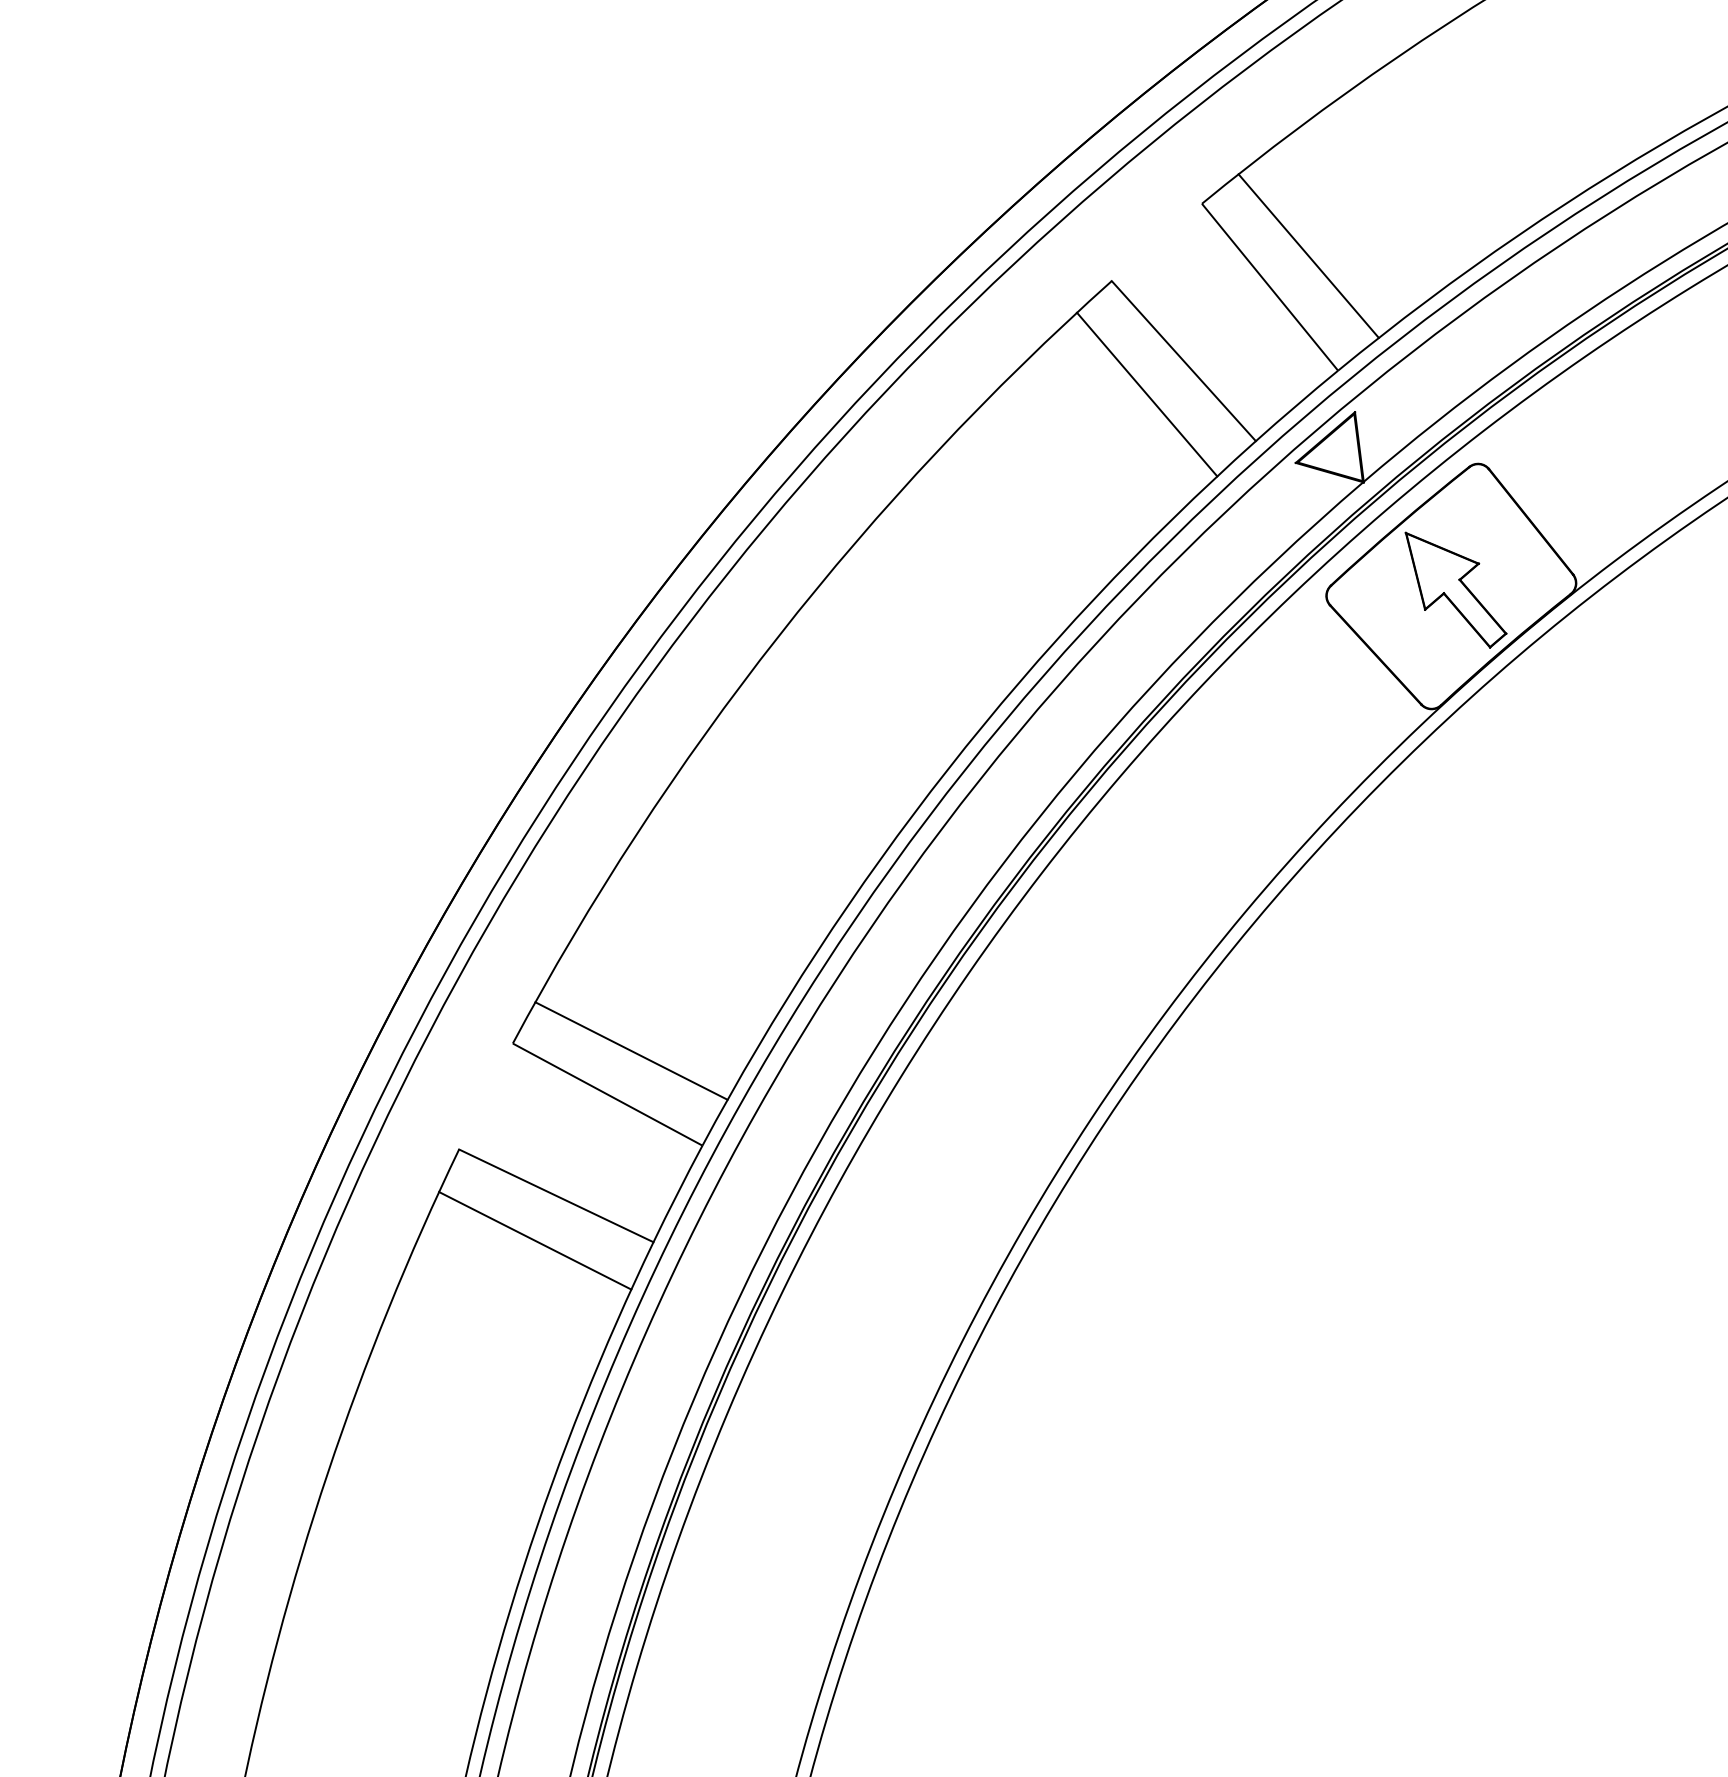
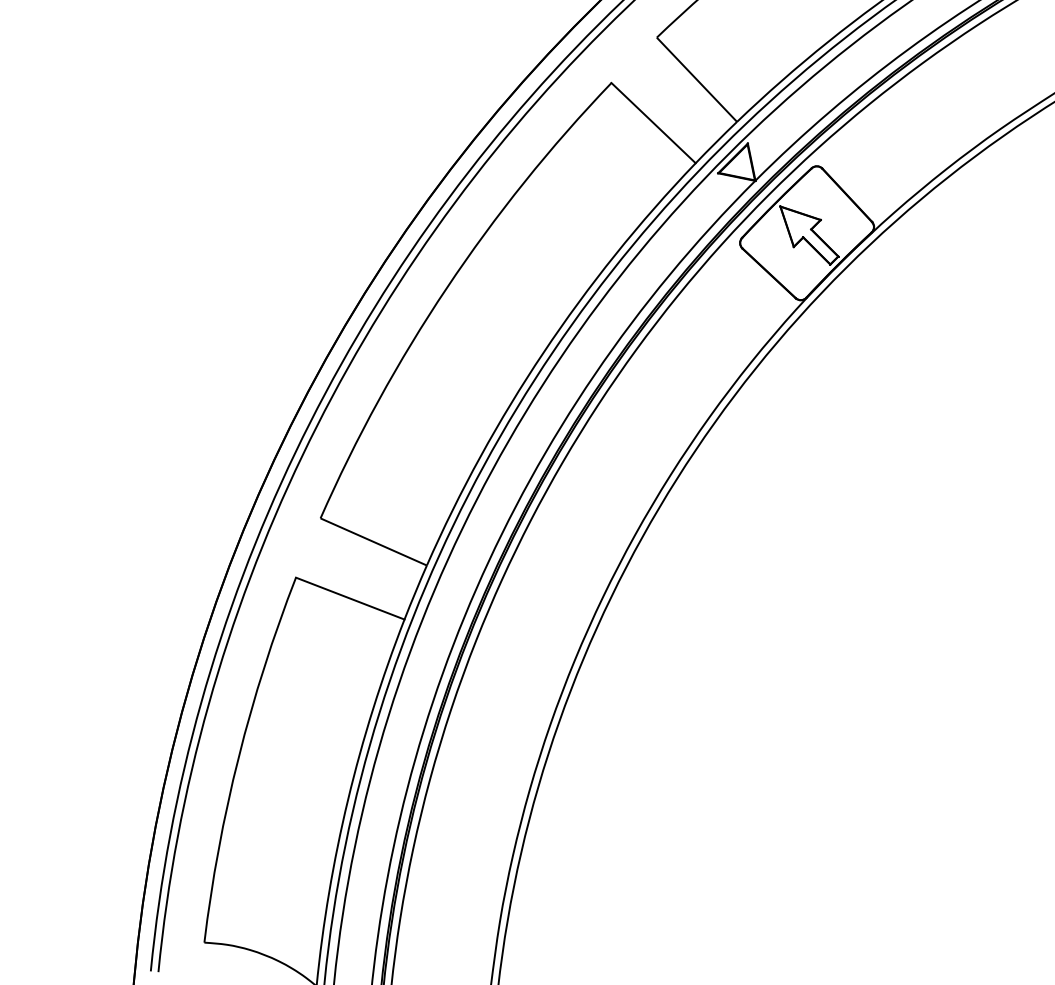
line: (1308, 256) -> (716, 61), removed
line: (1147, 394) -> (635, 142), removed
line: (631, 1050) -> (384, 517), removed
line: (534, 1240) -> (340, 623), removed

